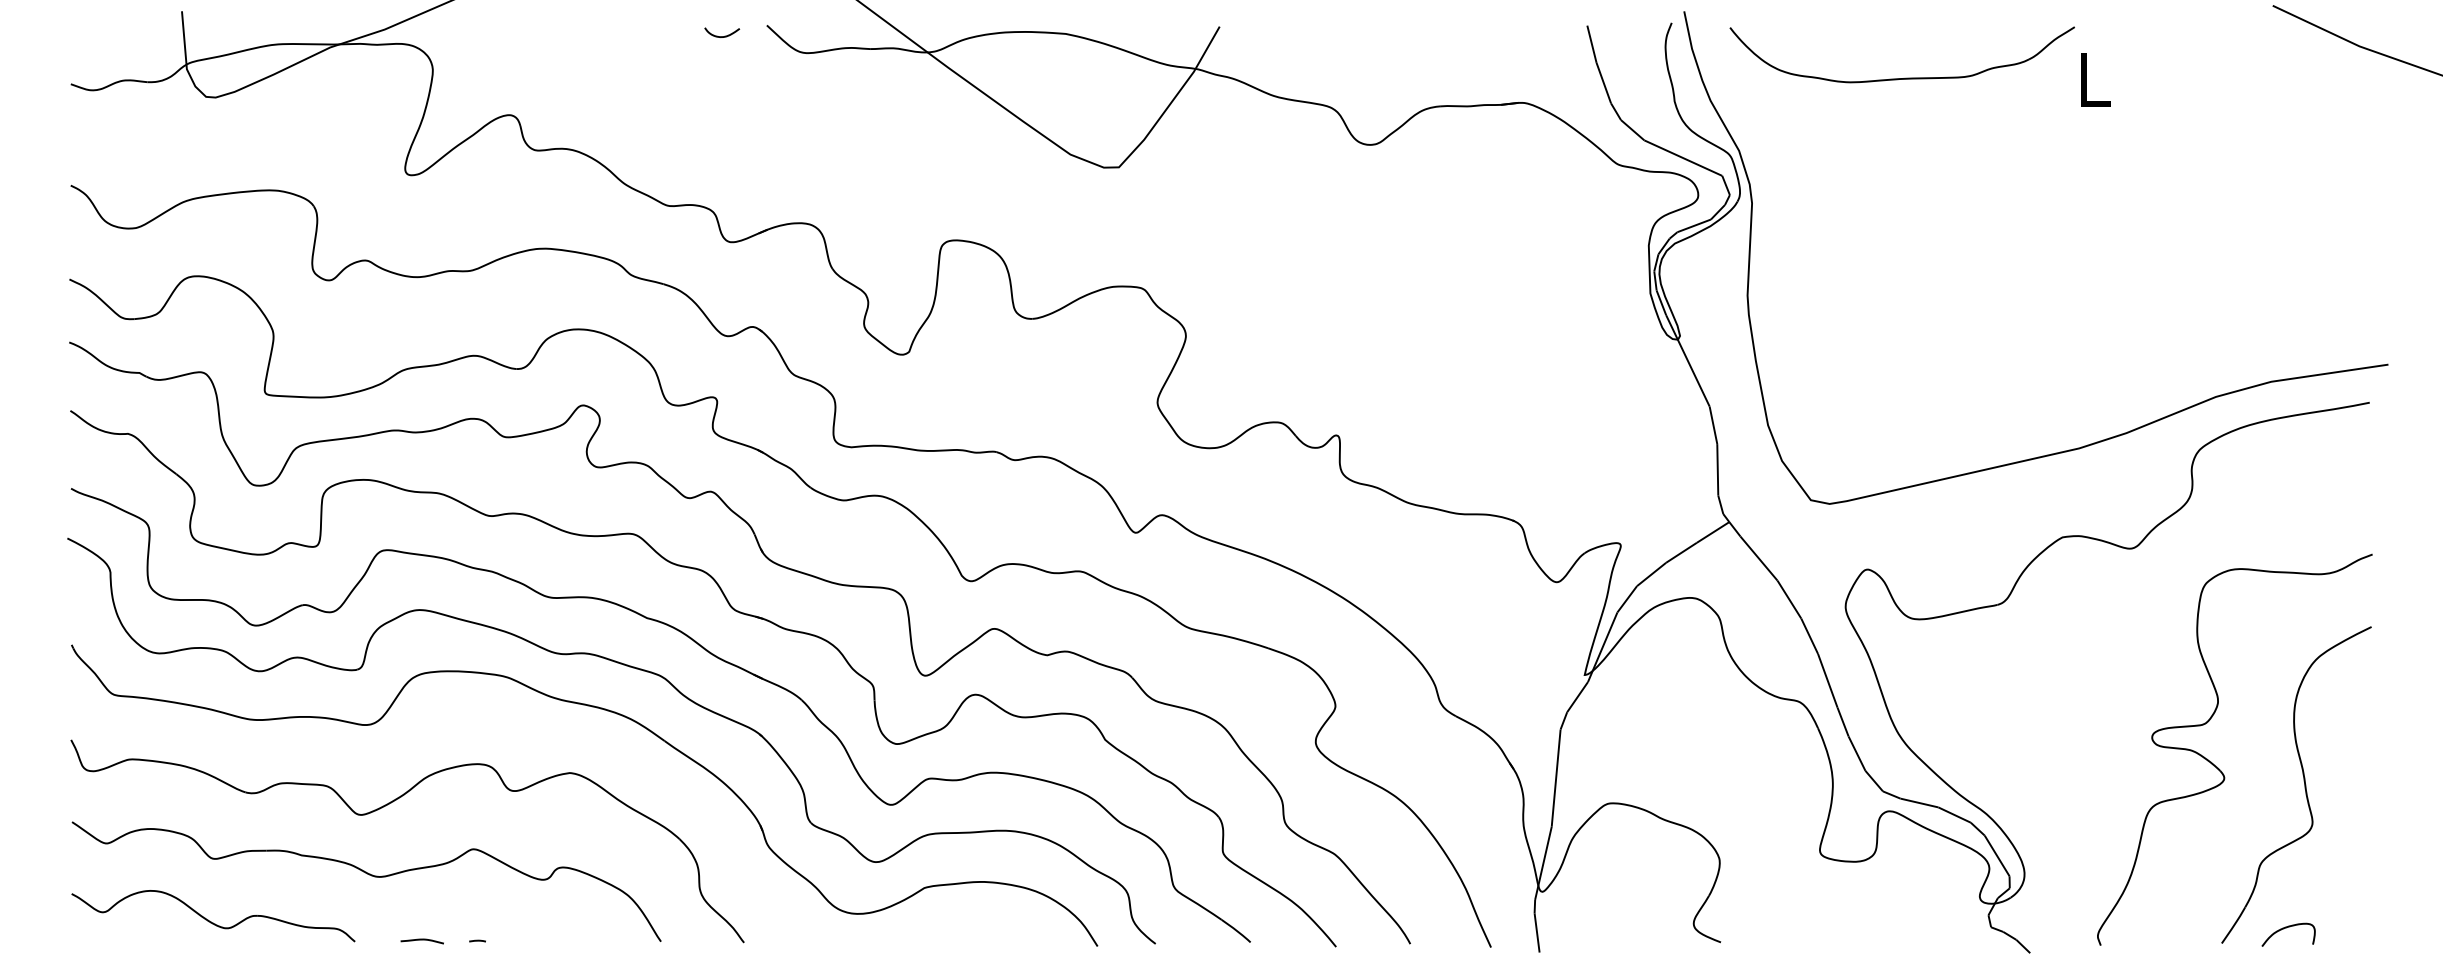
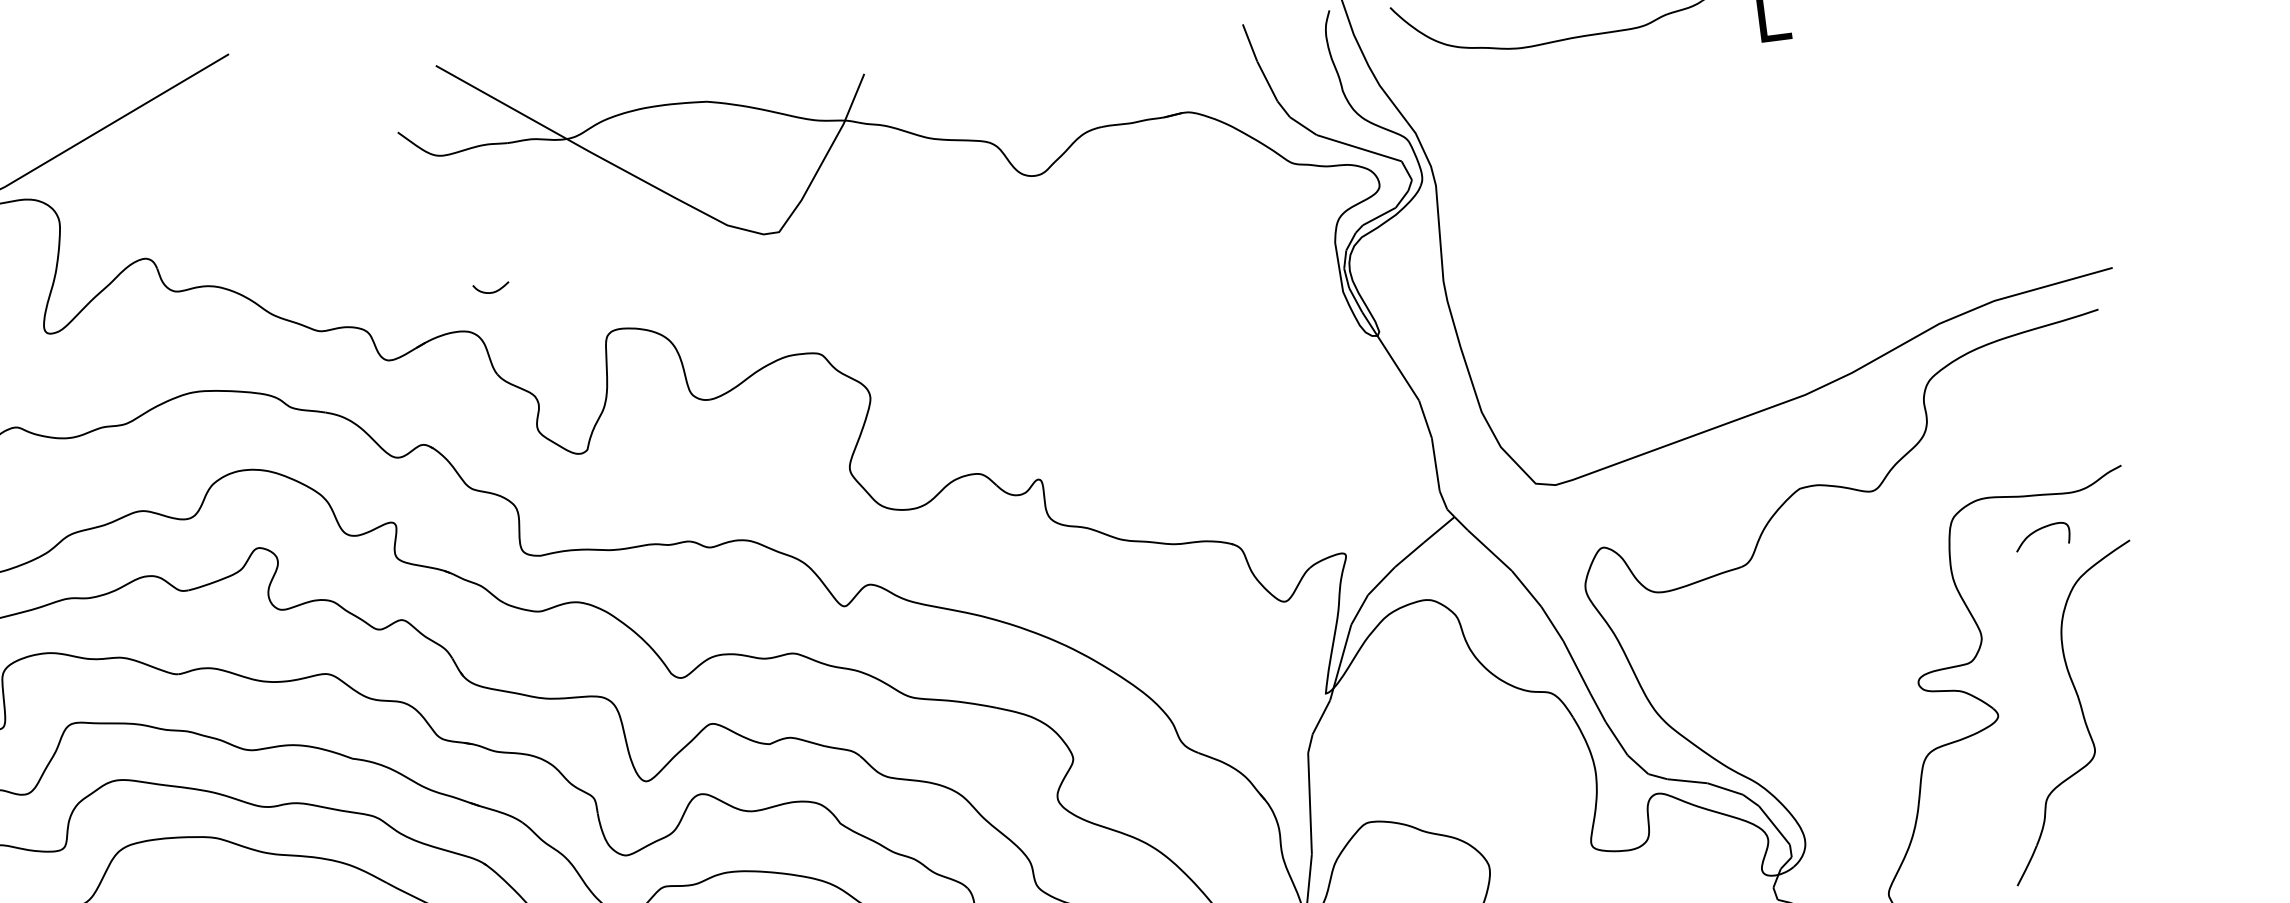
curve: (722, 36) -> (492, 292), moved
curve: (2286, 928) -> (2039, 530), moved

